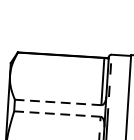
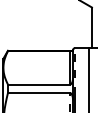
line: (57, 102) -> (38, 84), dashed -> solid
line: (56, 113) -> (38, 92), dashed -> solid

